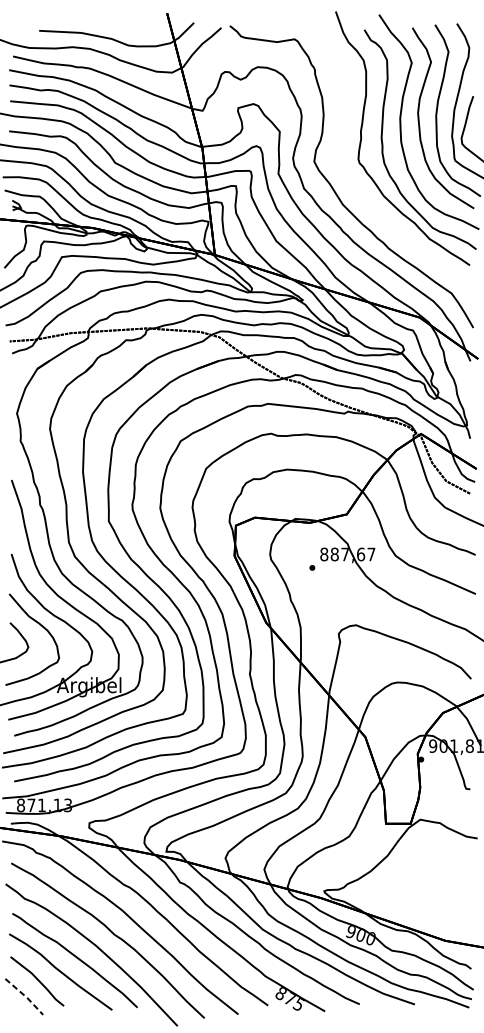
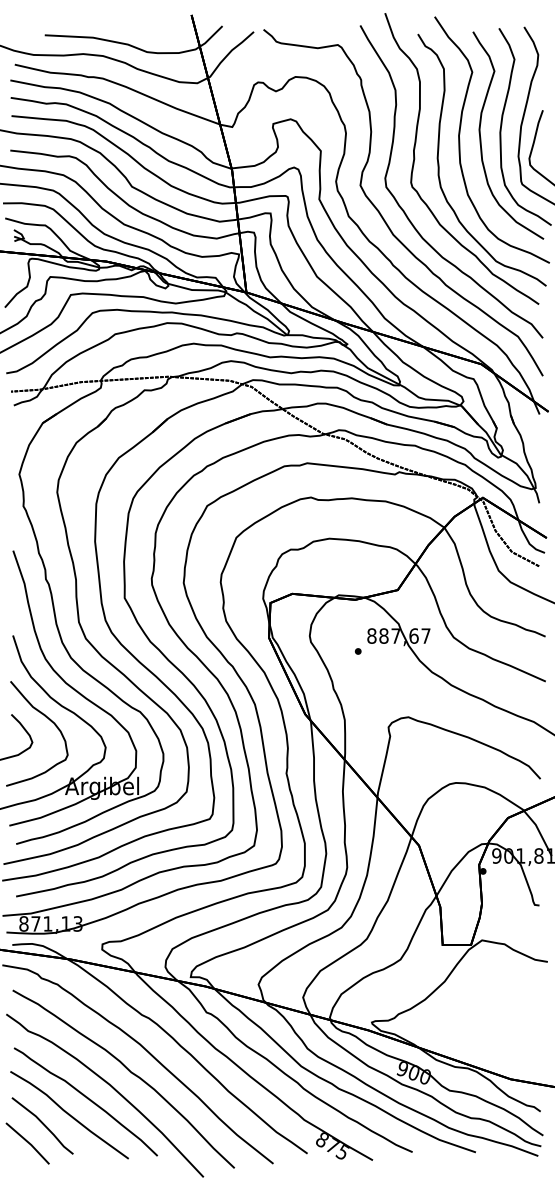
curve: (354, 186) -> (406, 213), added
line: (25, 996) -> (29, 1143), dashed -> solid

